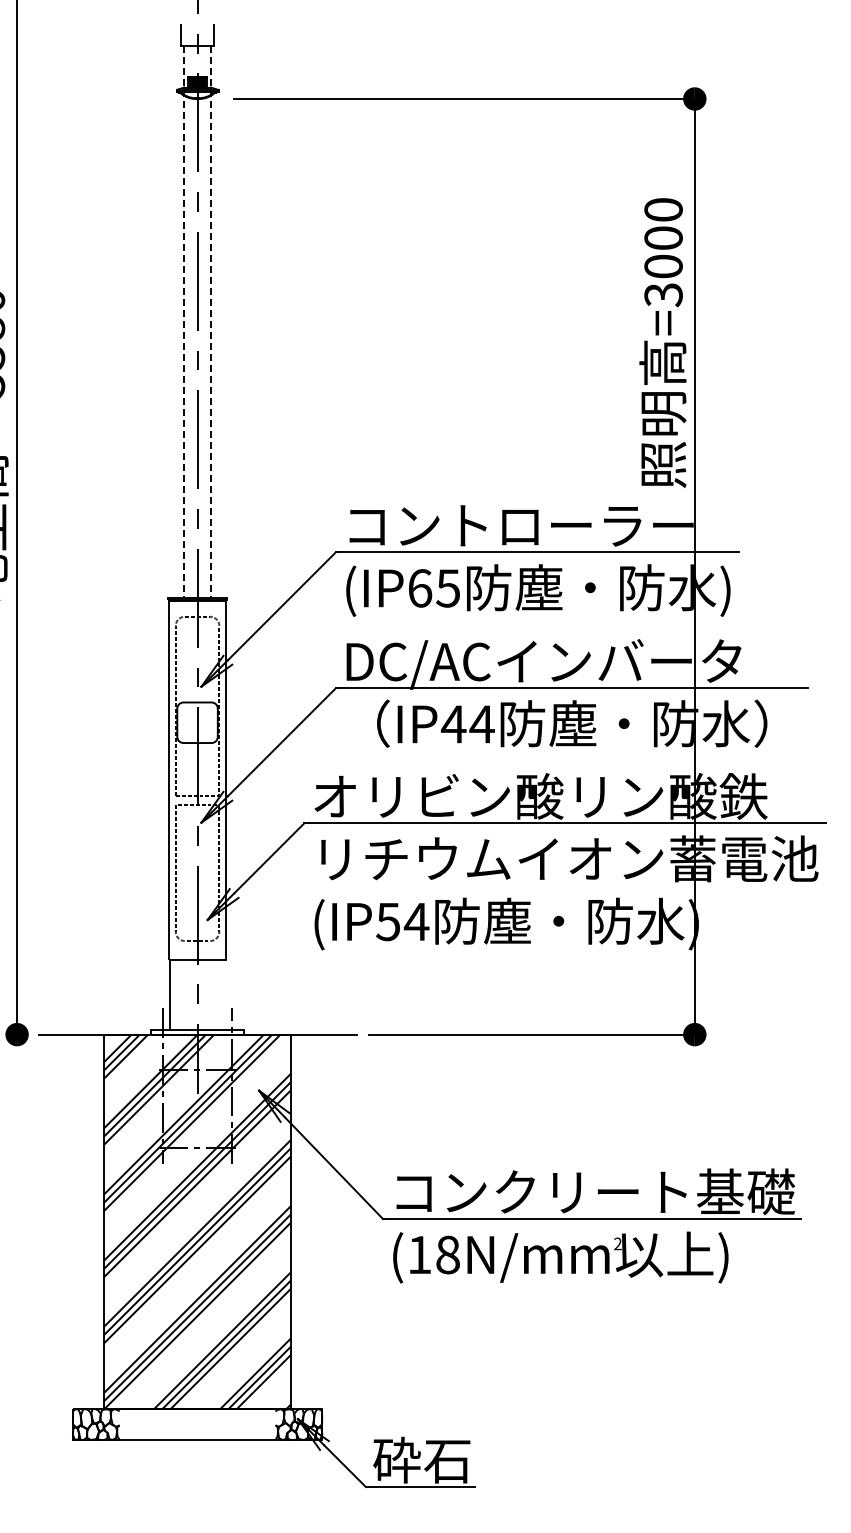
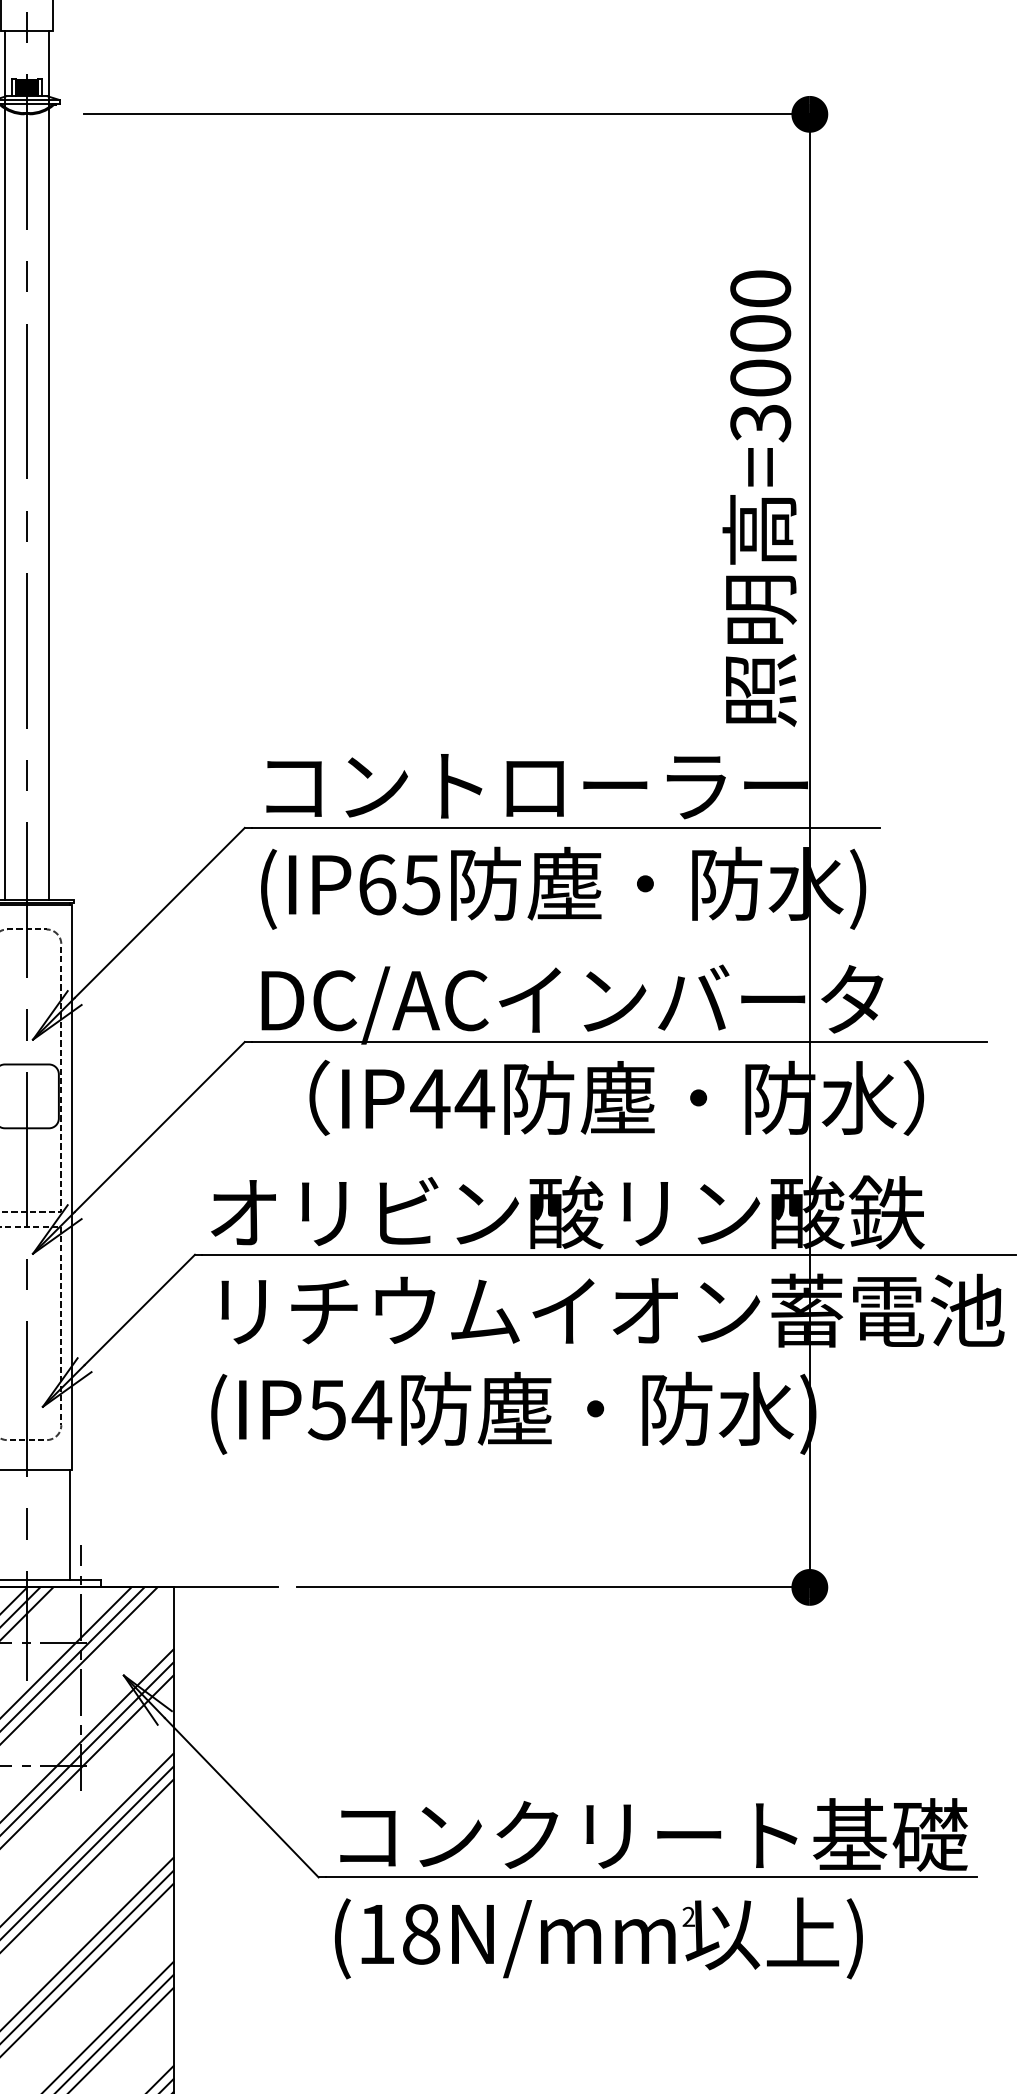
line: (183, 322) -> (4, 466), dashed -> solid
line: (211, 322) -> (48, 466), dashed -> solid
line: (224, 994) -> (69, 1524), added

